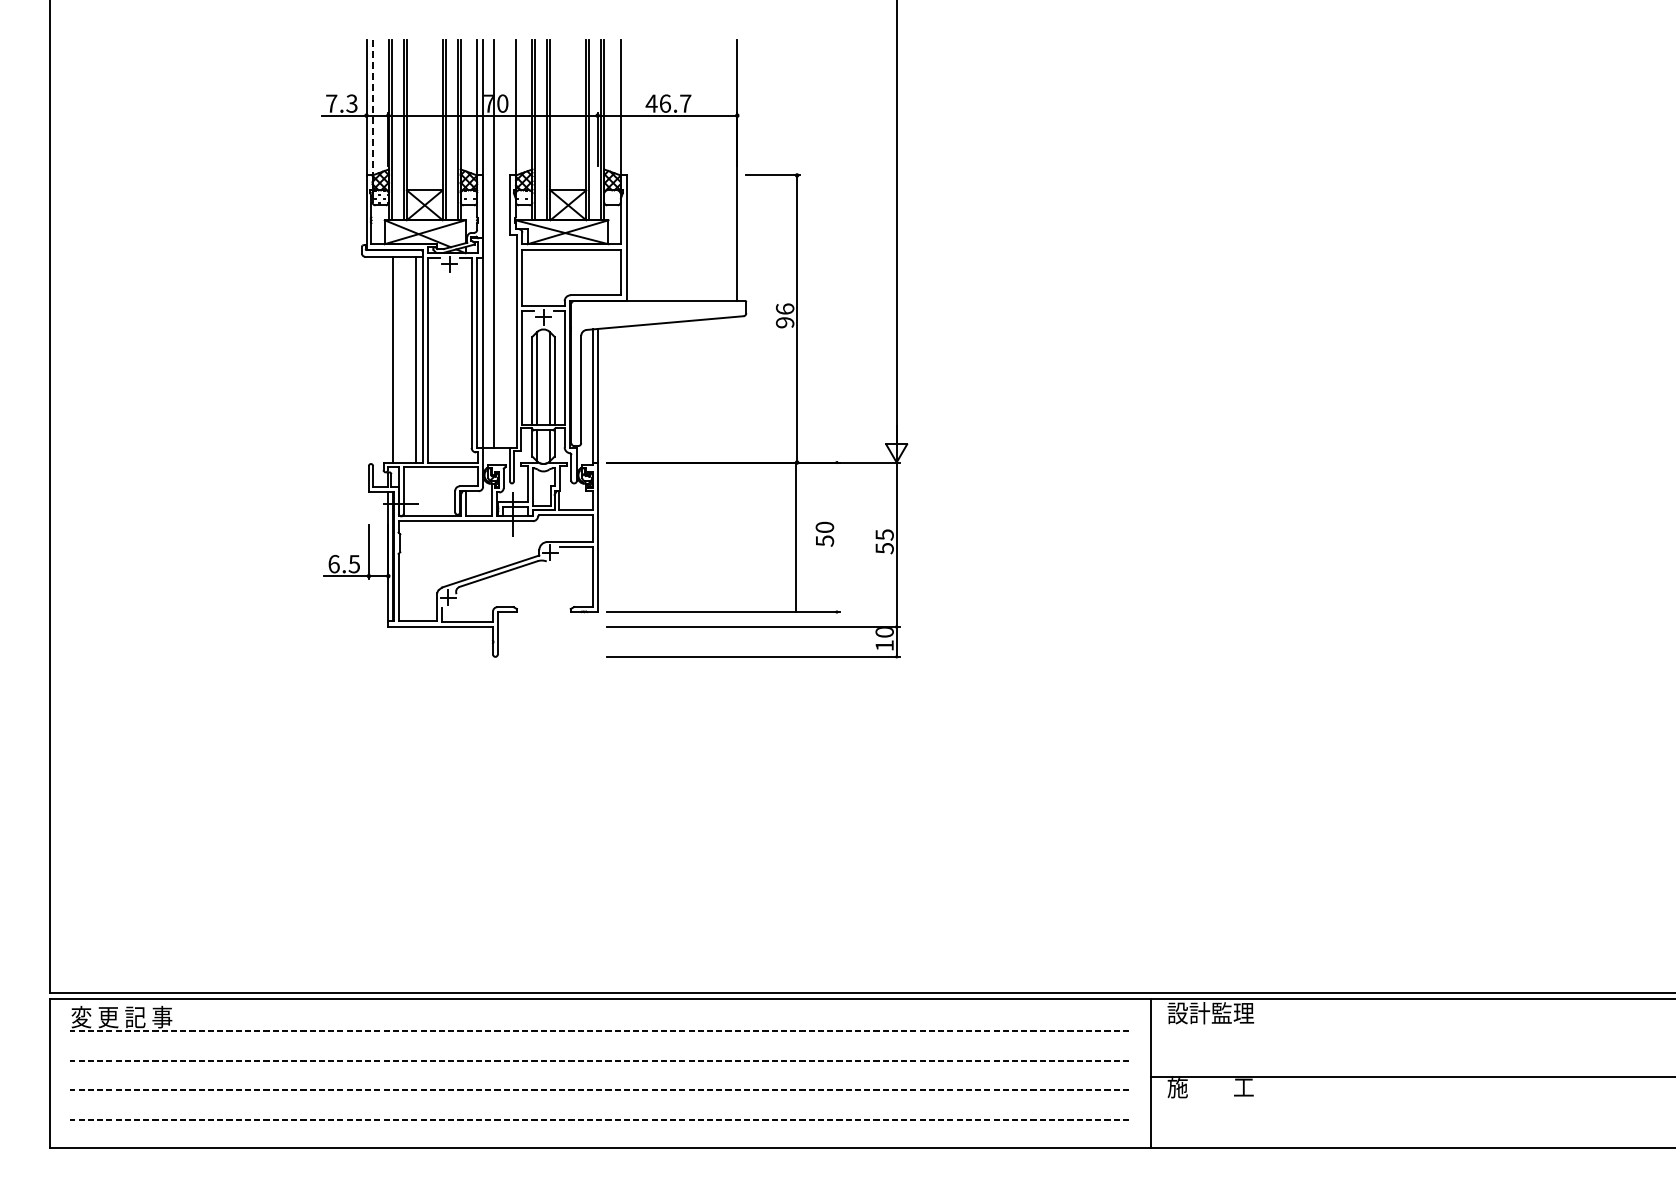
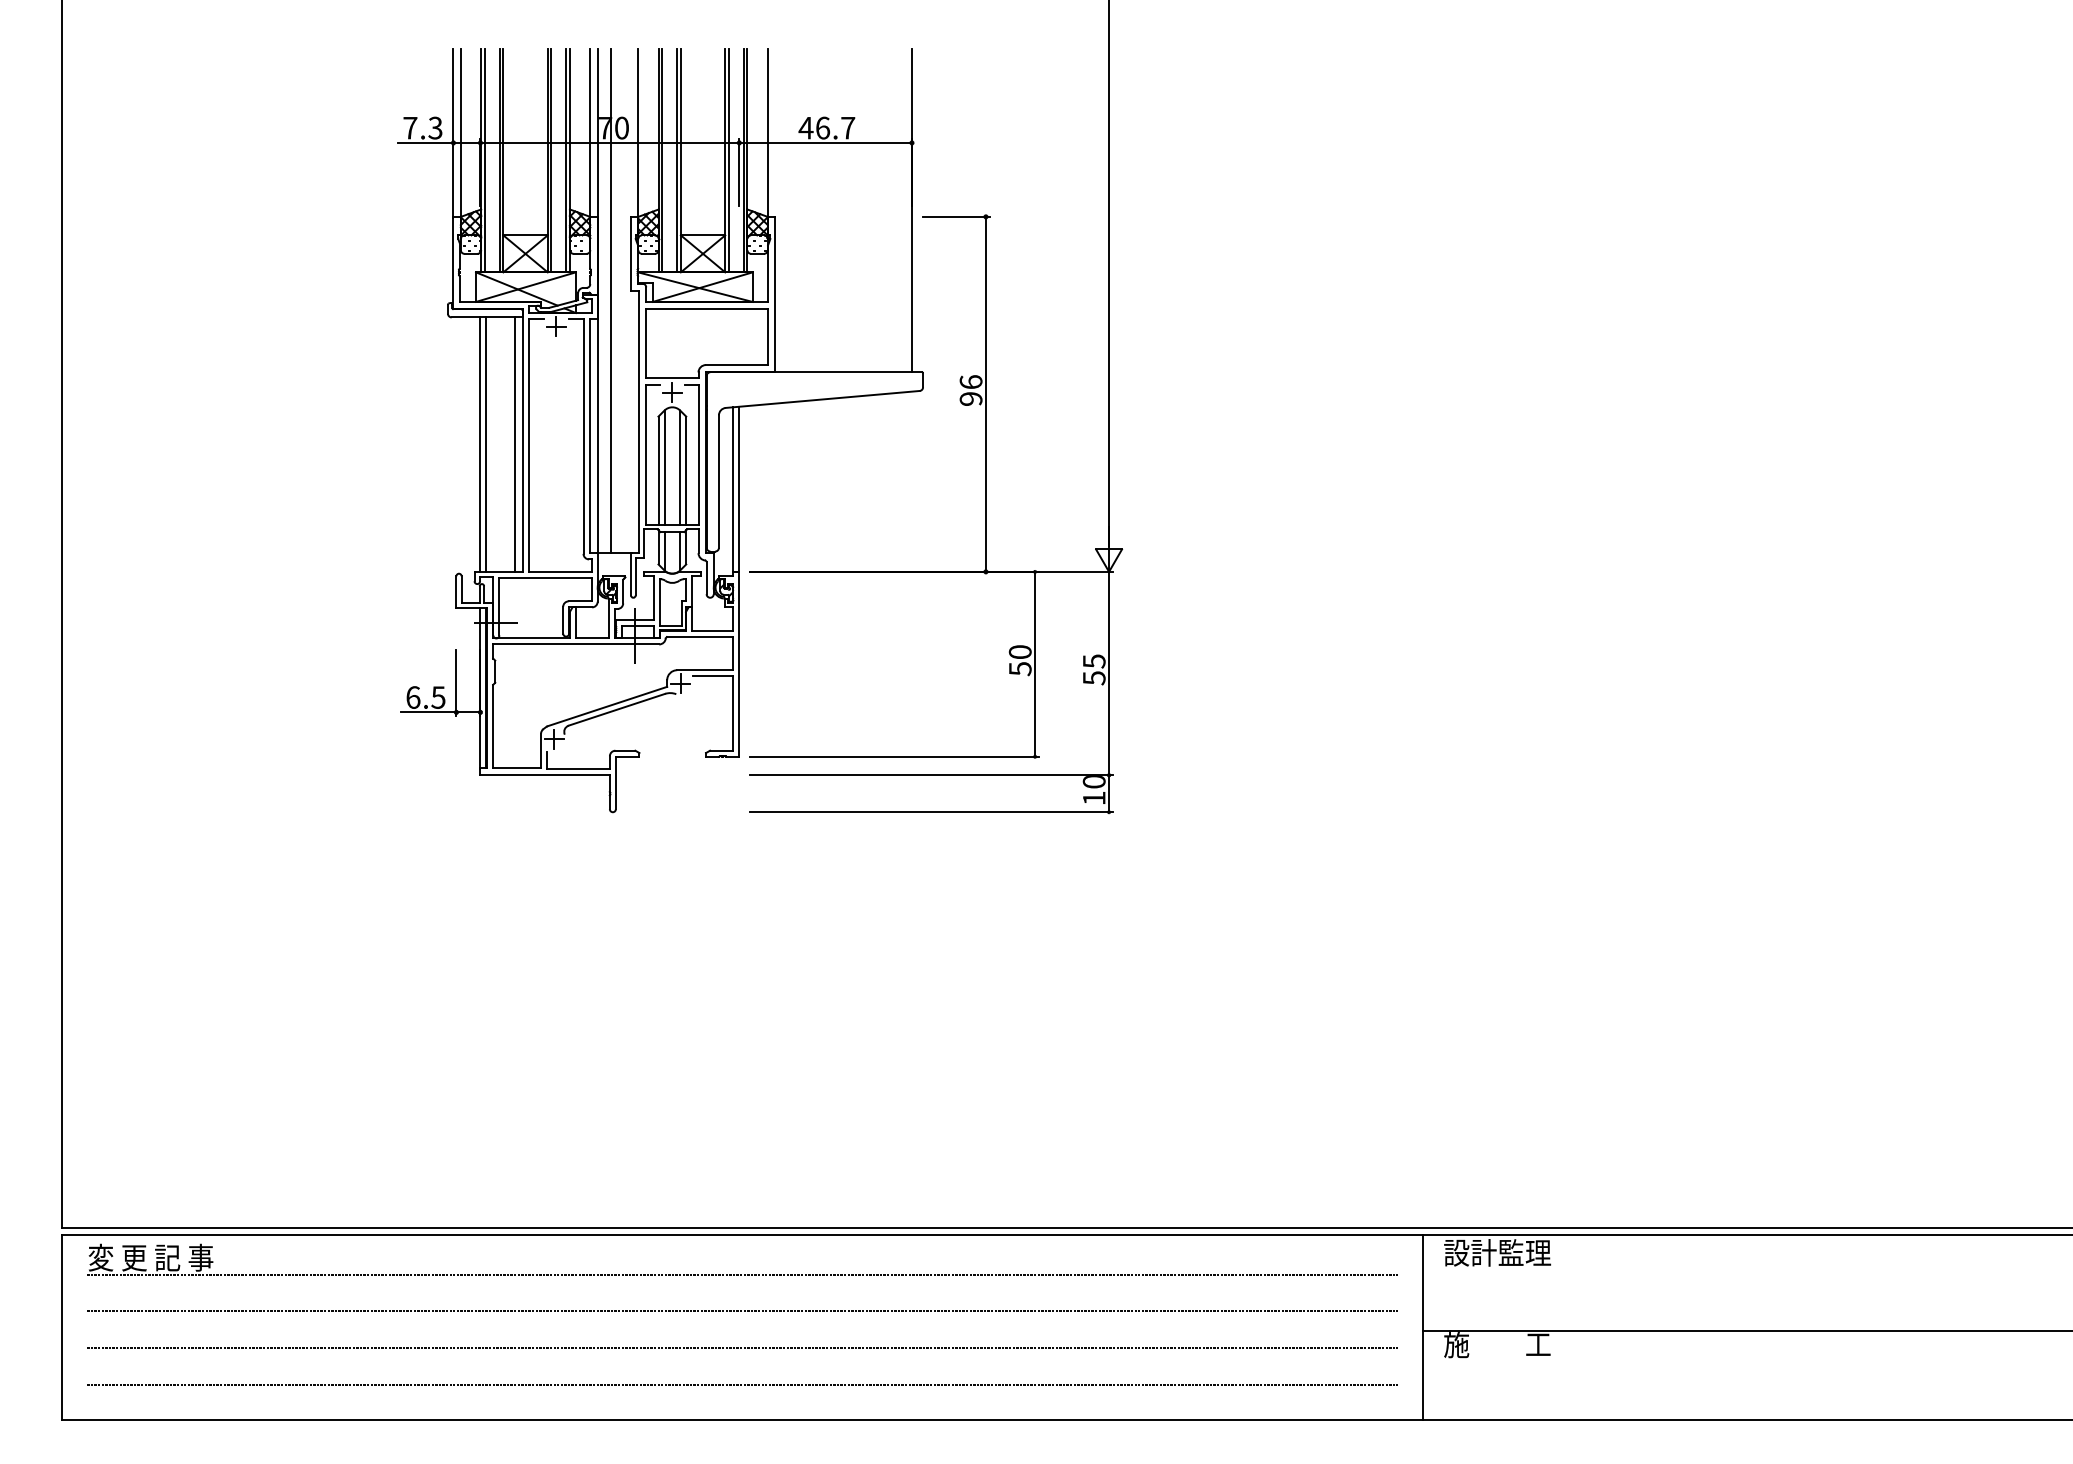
line: (372, 109) -> (460, 135), dashed -> solid
line: (388, 359) -> (480, 444), added
line: (795, 537) -> (1034, 664), moved

